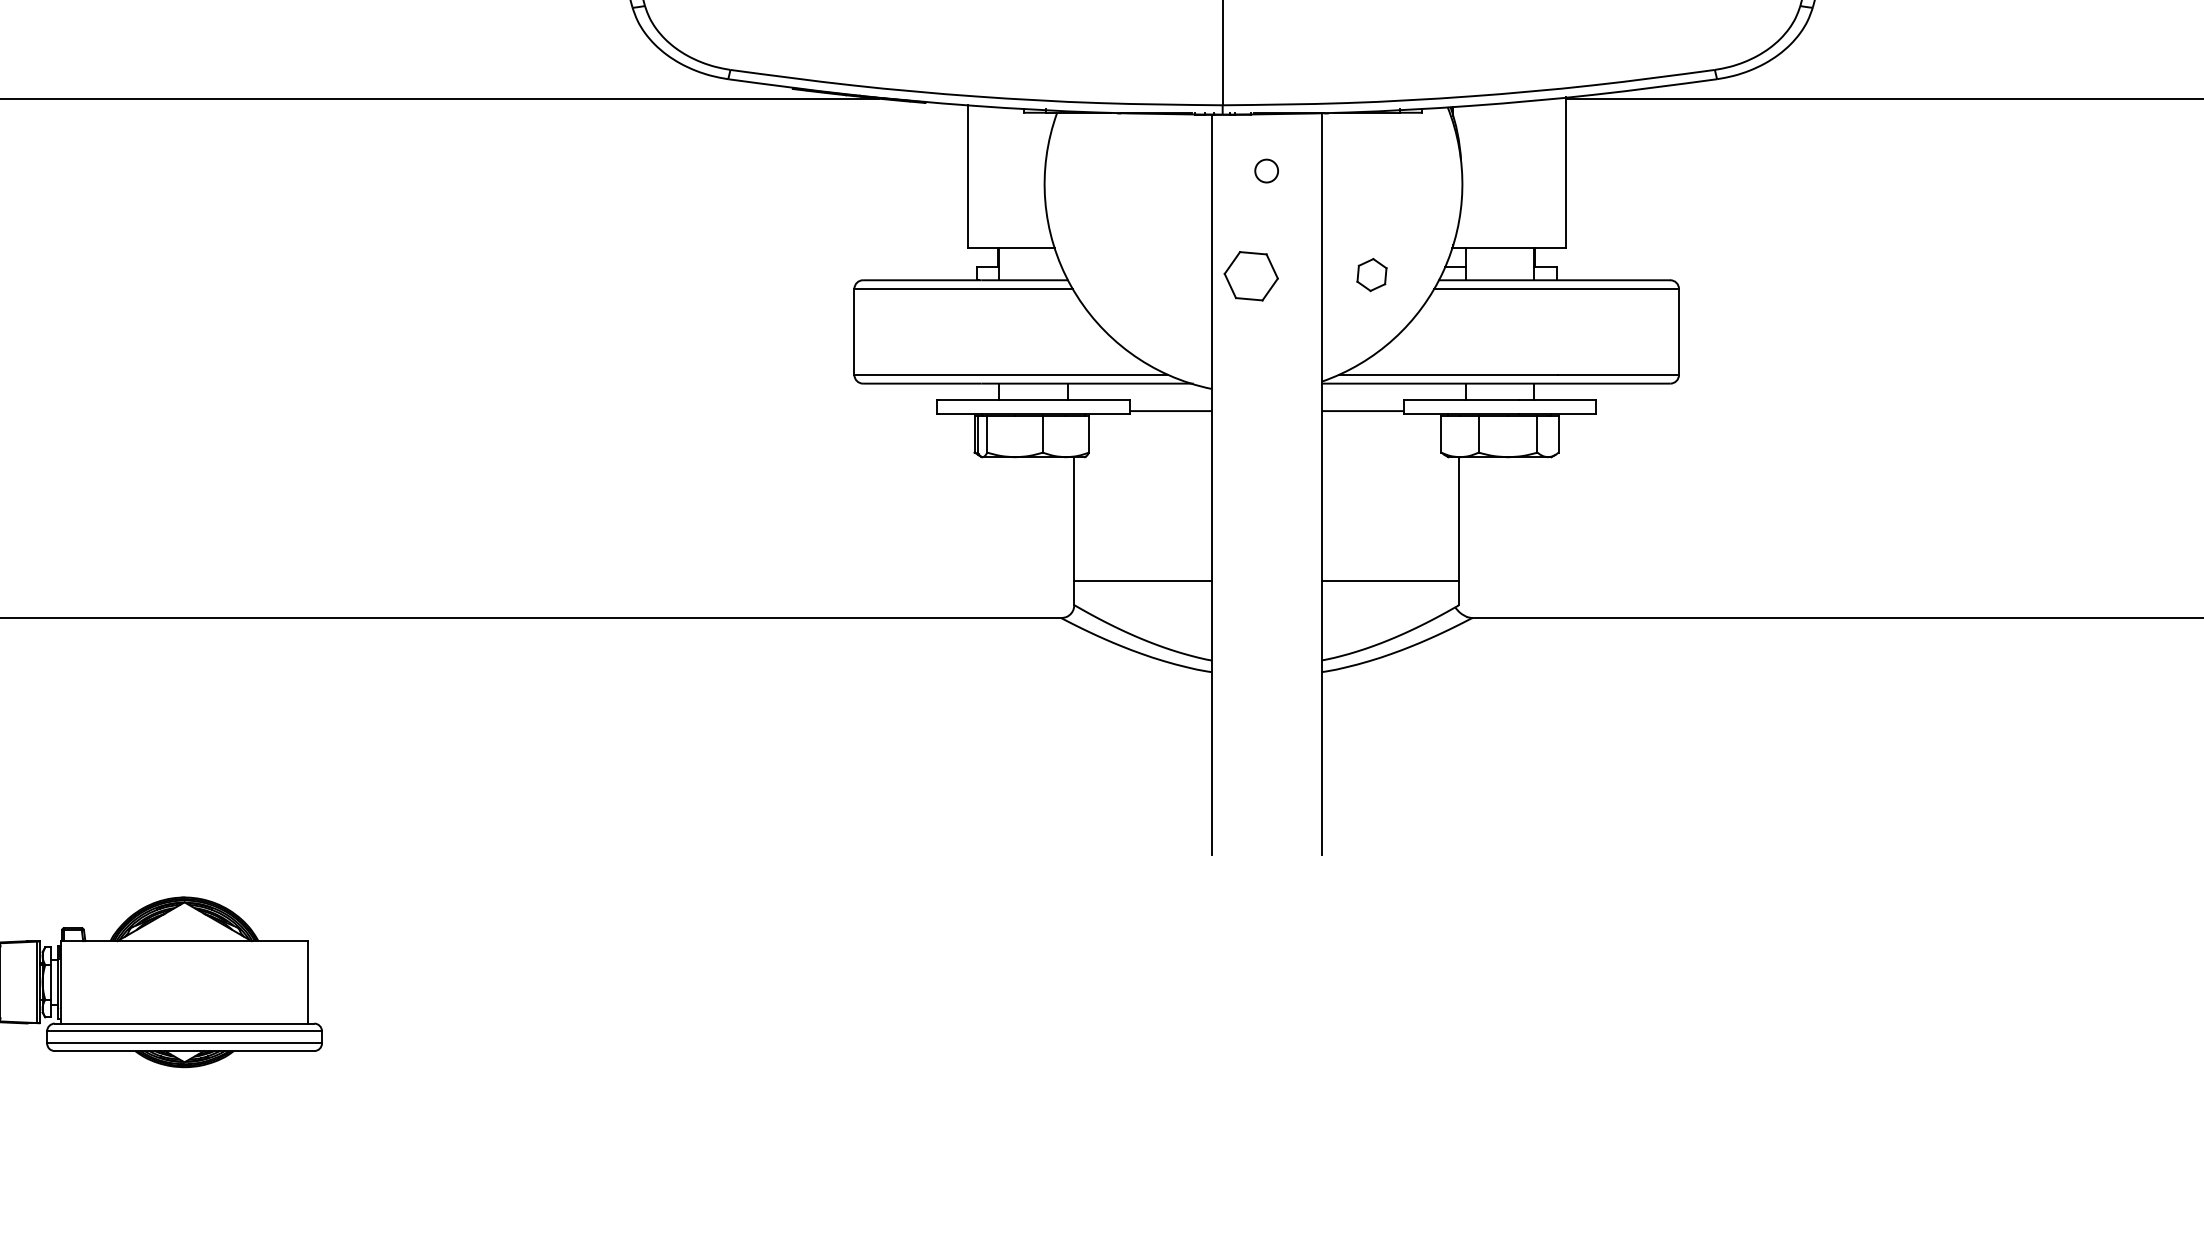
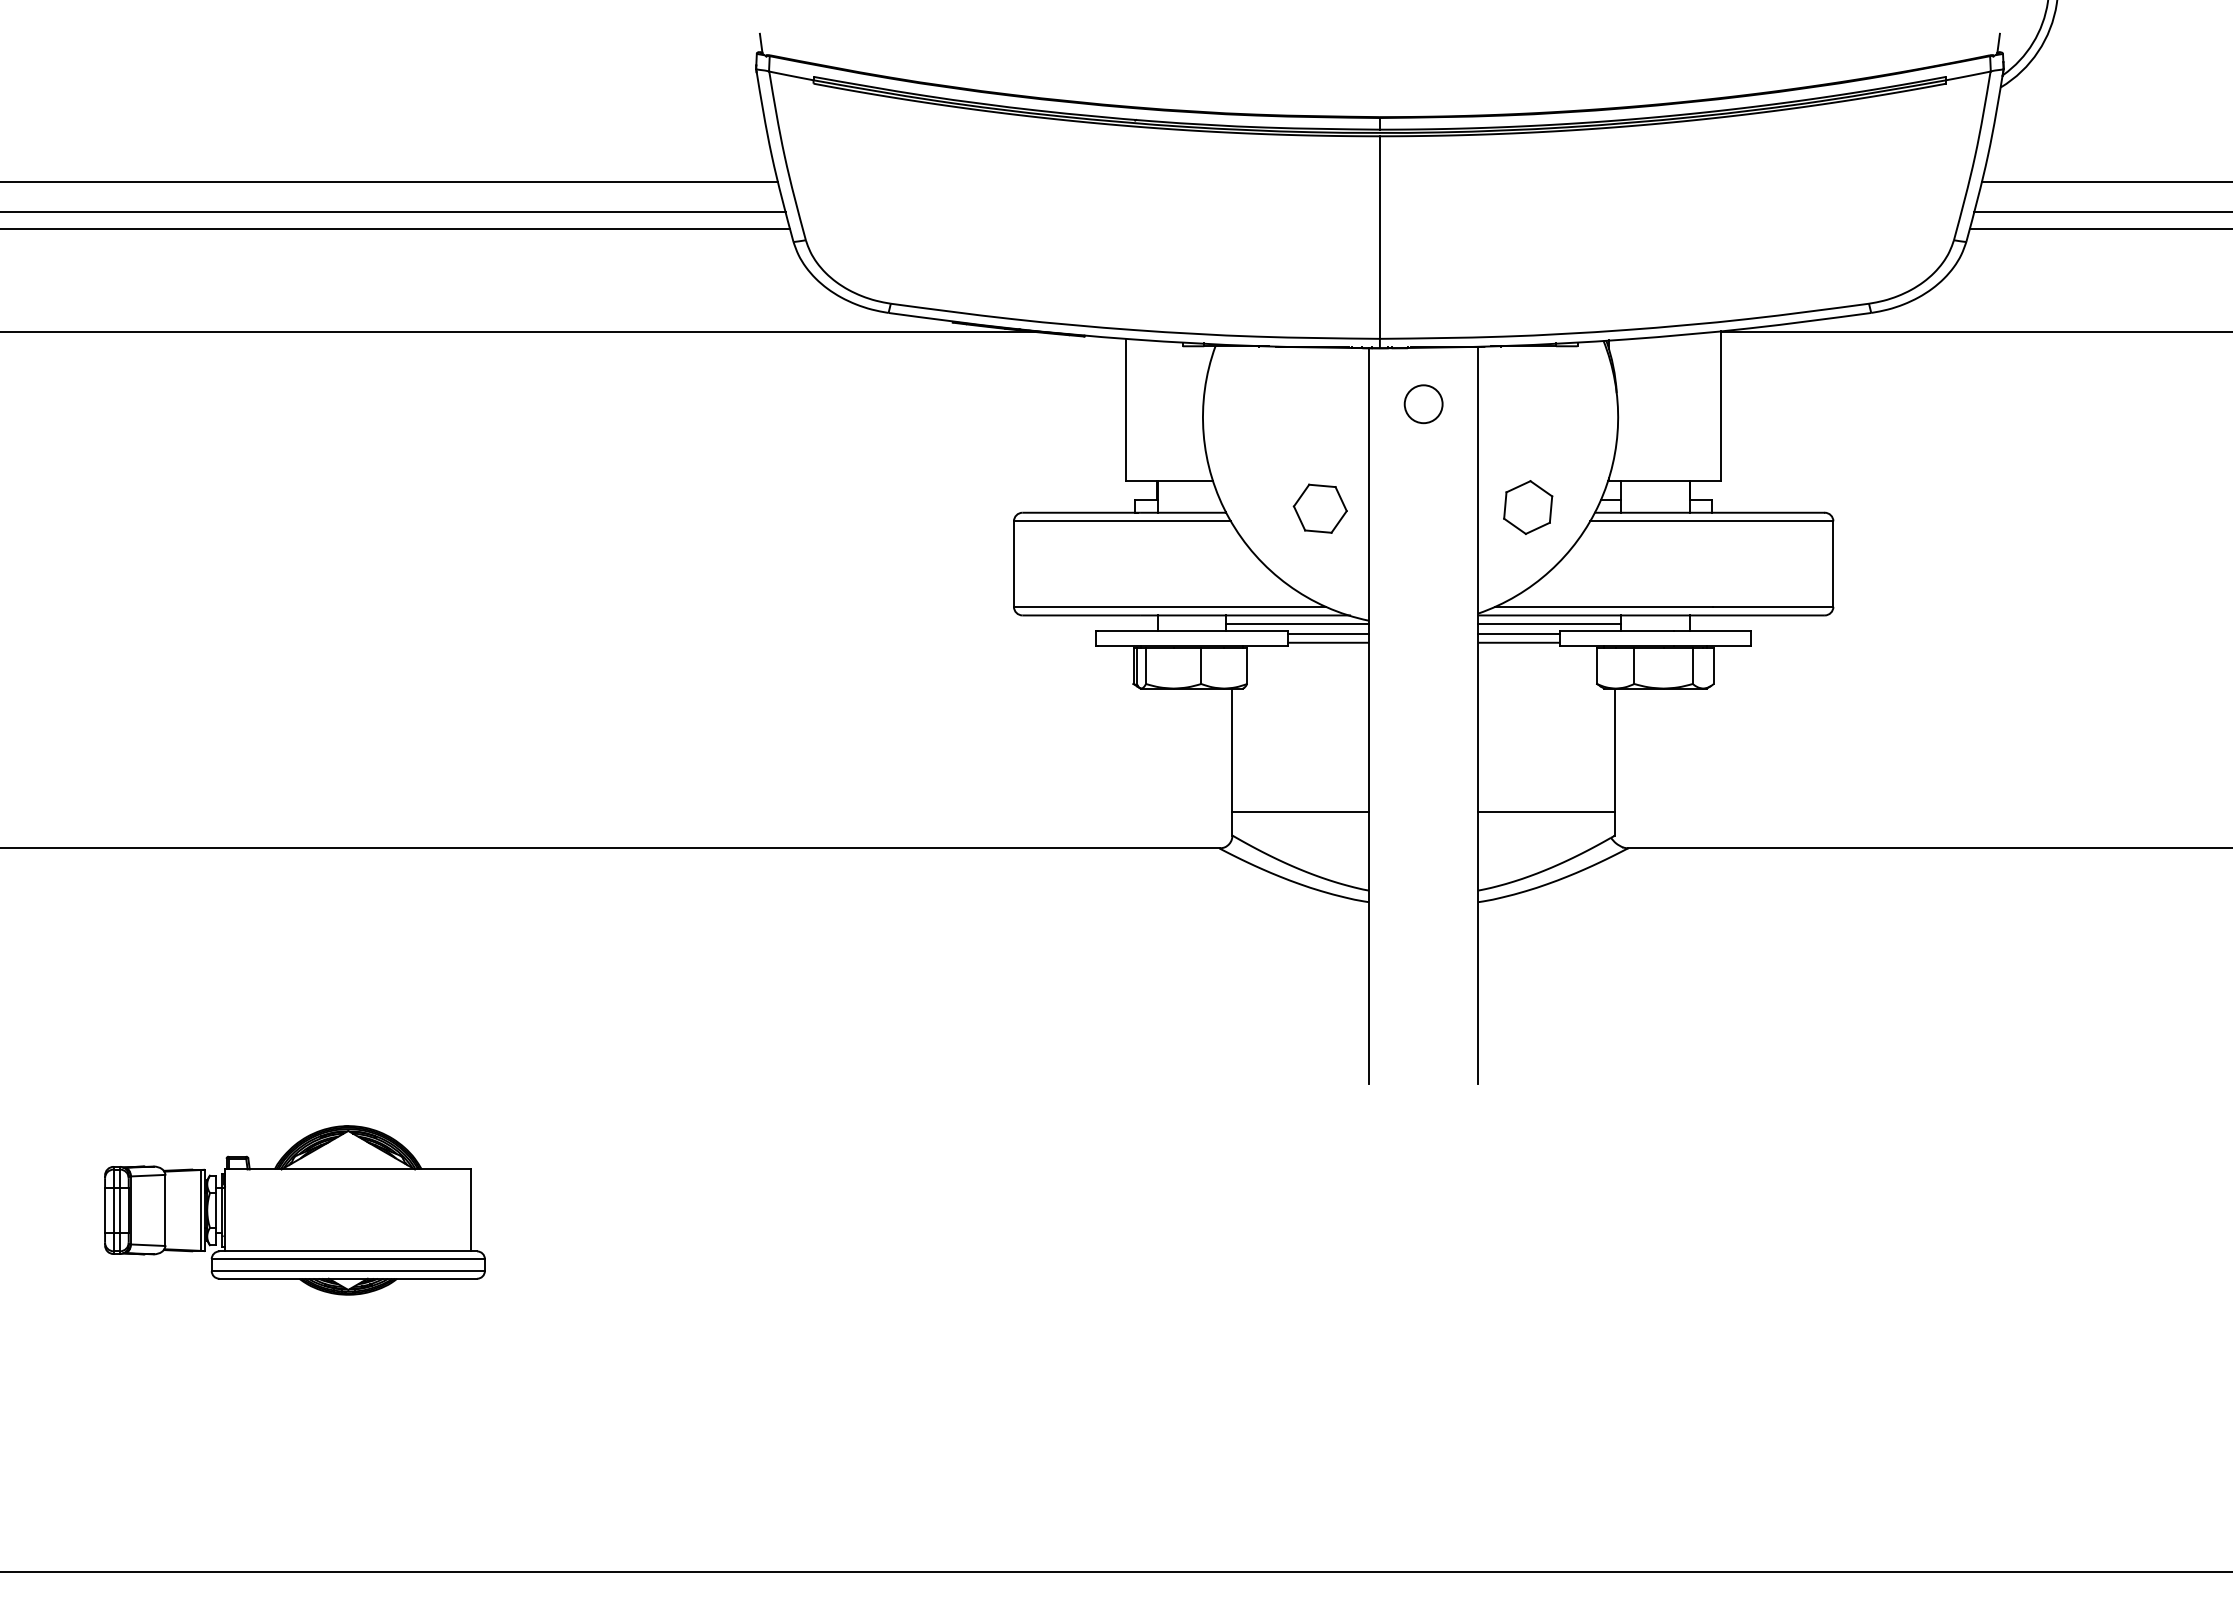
circle: (1266, 171) -> (1423, 404), size x1.67
part: (1372, 274) -> (1528, 507), size x1.67
part: (1250, 275) -> (1319, 508), moved
line: (1139, 392) -> (1297, 624), added
line: (1393, 392) -> (1549, 624), added
line: (1170, 402) -> (1328, 634), added
line: (1362, 402) -> (1518, 634), added

